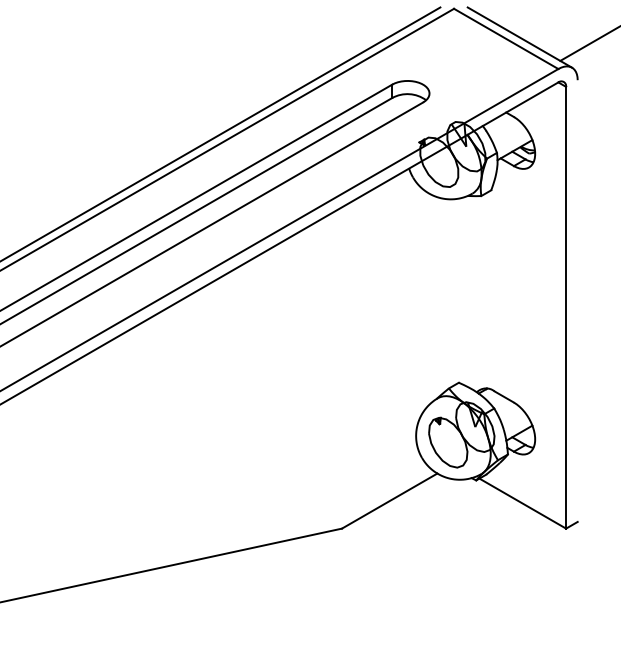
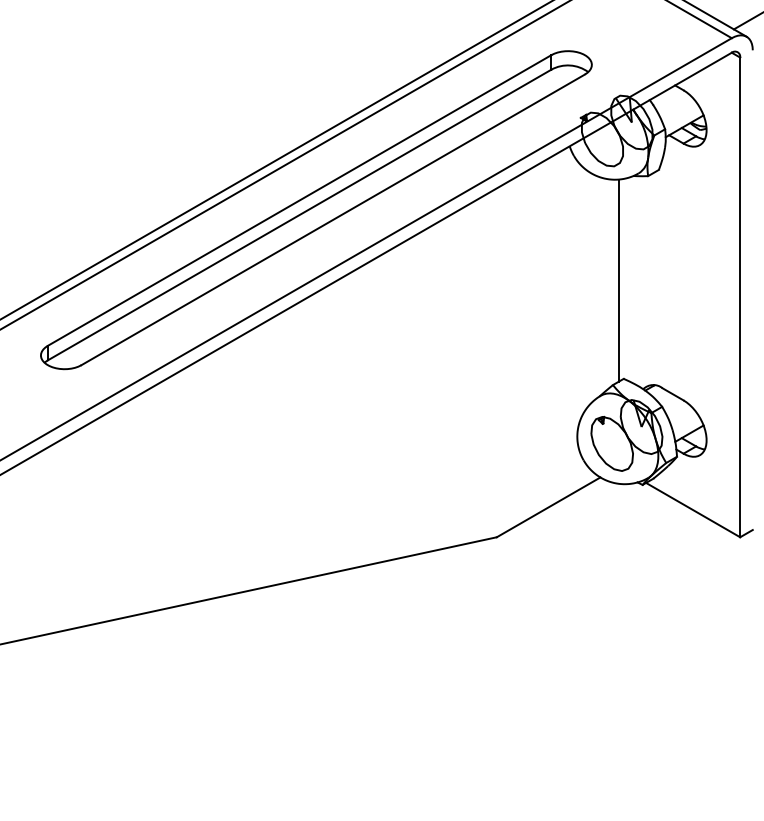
line: (454, 292) -> (618, 280), added

